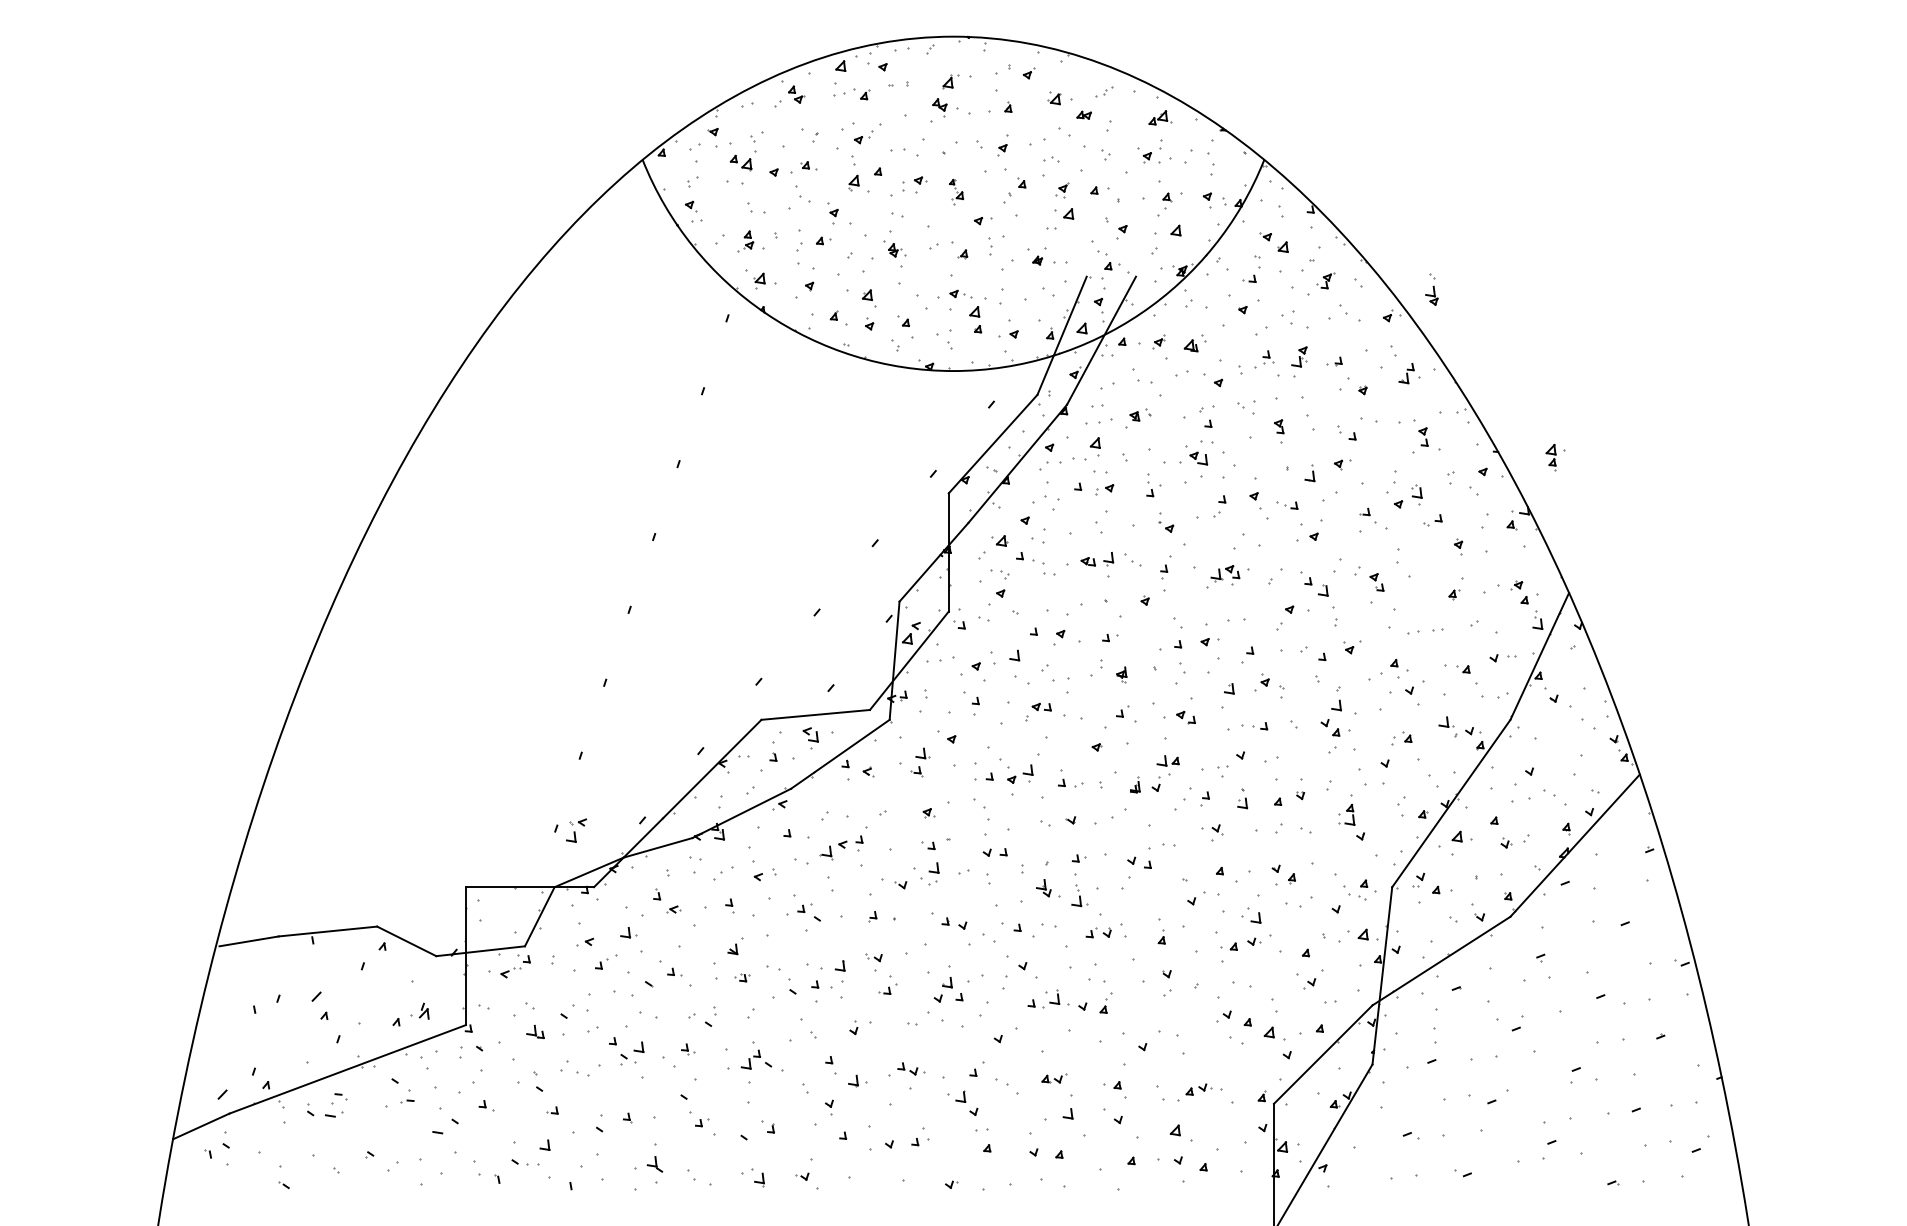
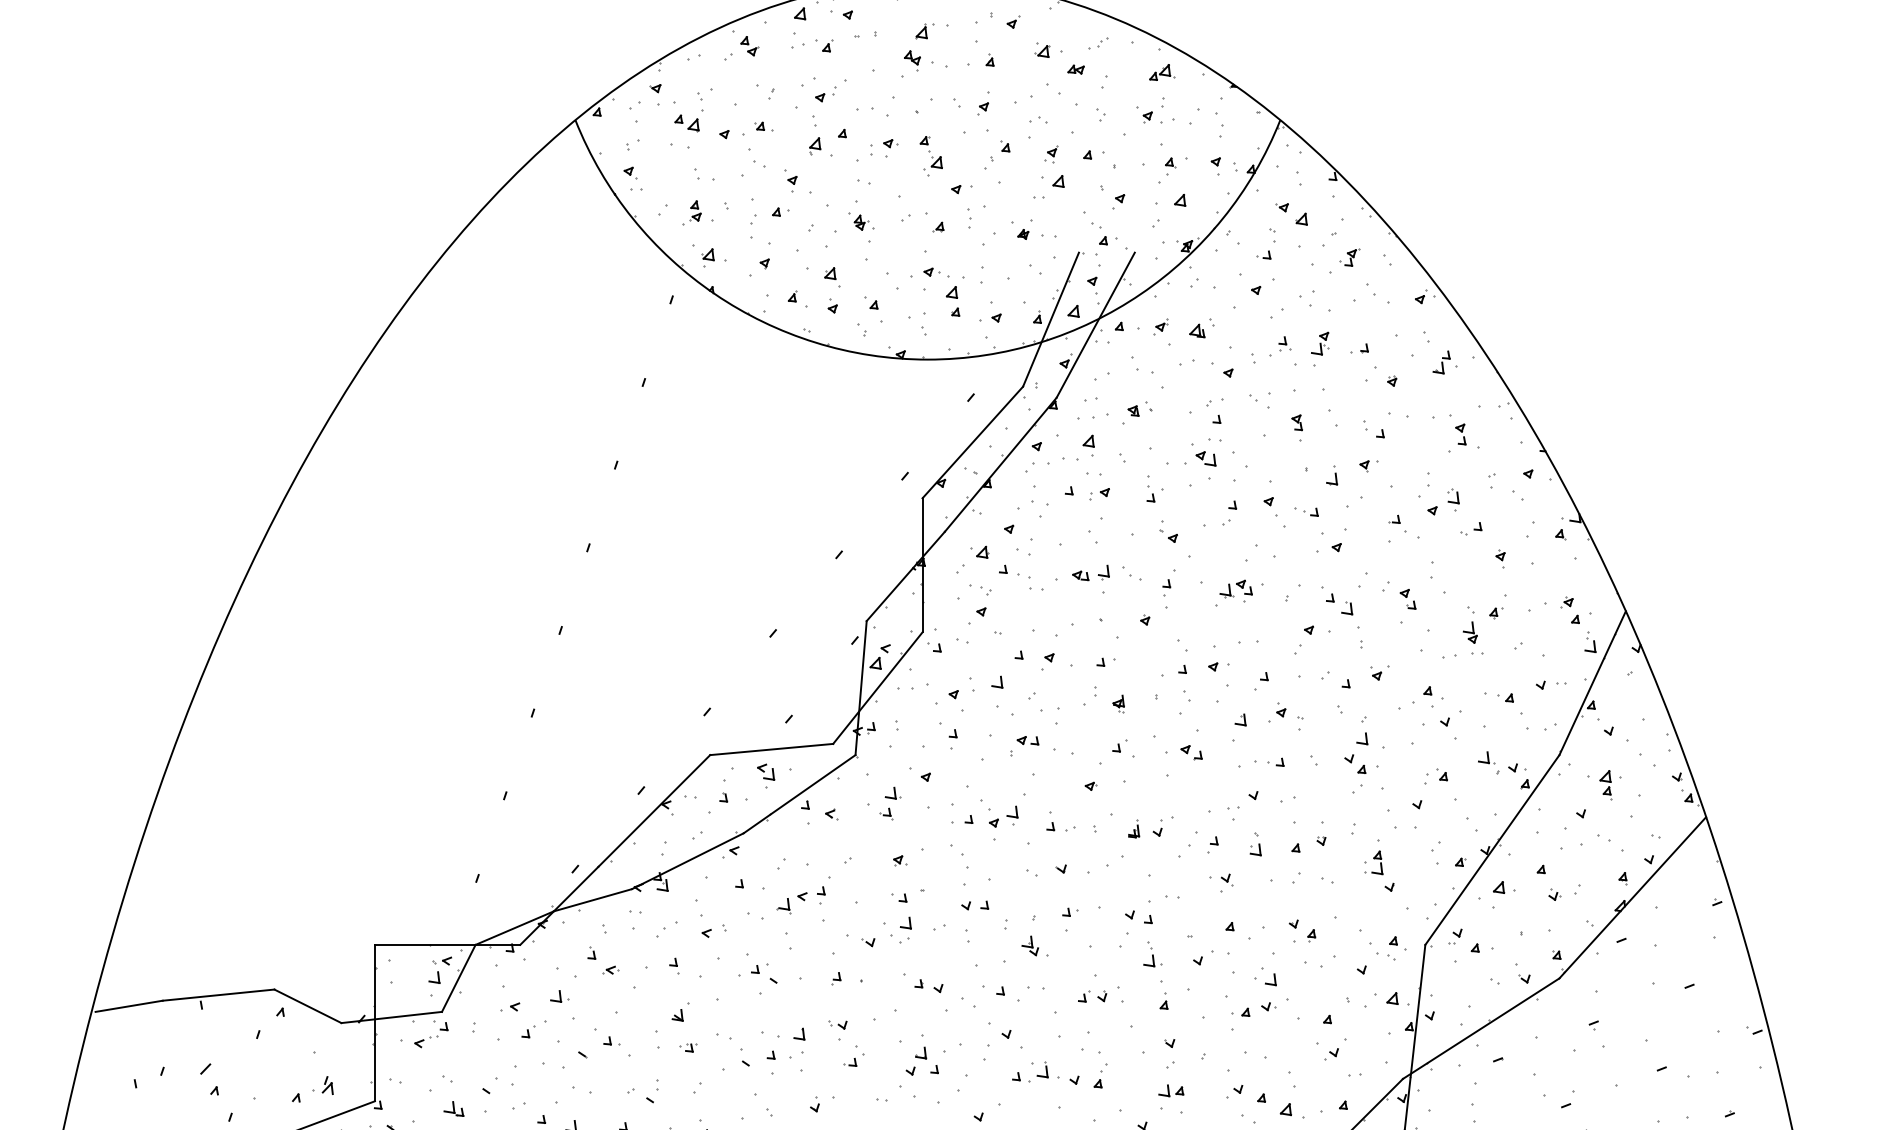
part: (956, 191) -> (931, 156), size x1.43
part: (1431, 289) -> (1469, 625), moved
part: (1555, 457) -> (1610, 785), moved
part: (1167, 760) -> (1170, 1090), moved
part: (576, 830) -> (440, 970), moved
part: (1079, 895) -> (1152, 954), moved

